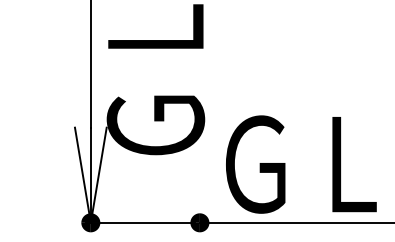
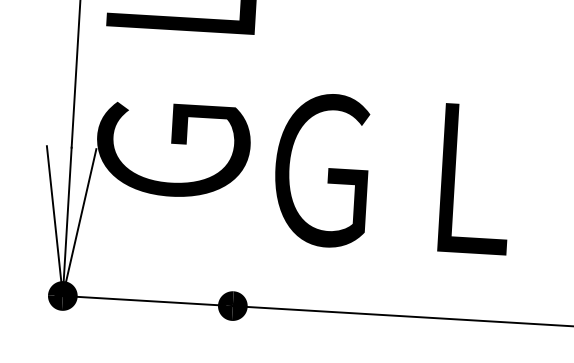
text: (301, 164) -> (393, 174), moved

